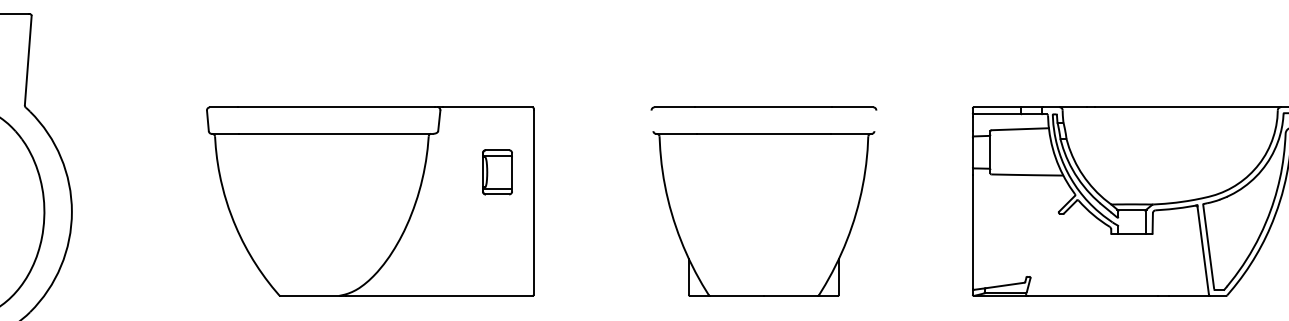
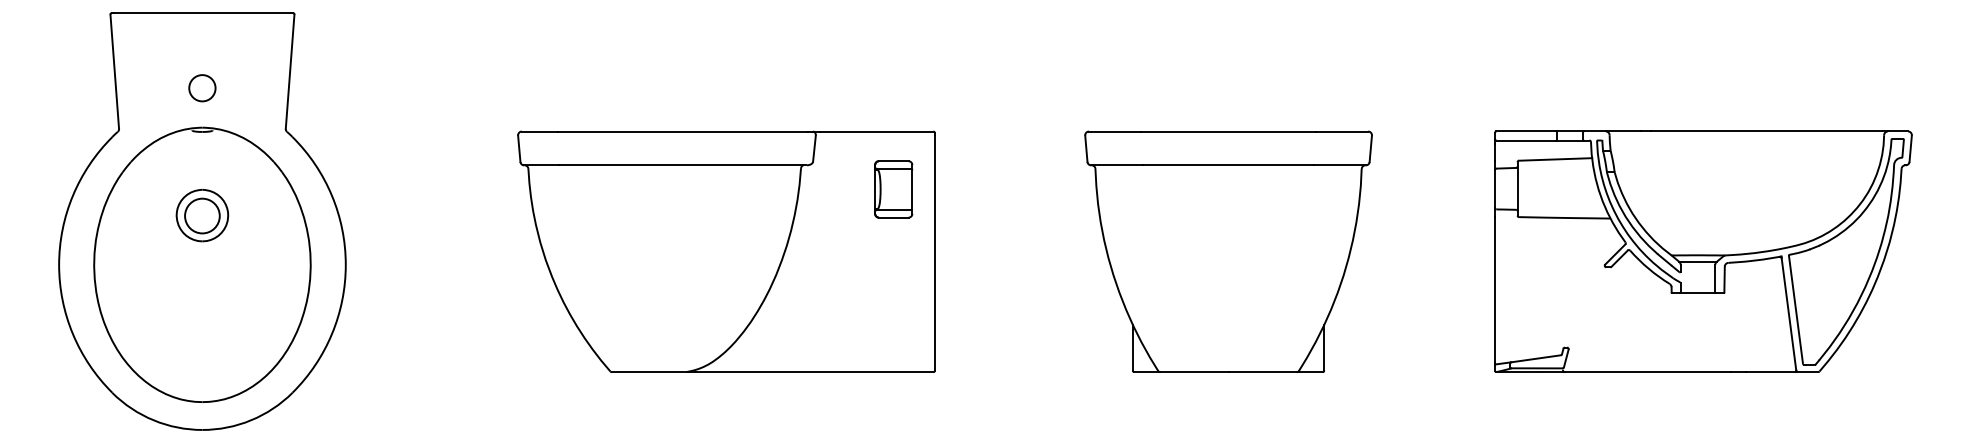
line: (652, 120) -> (1086, 148), added
line: (875, 120) -> (1370, 148), added
part: (497, 172) -> (893, 189), moved

